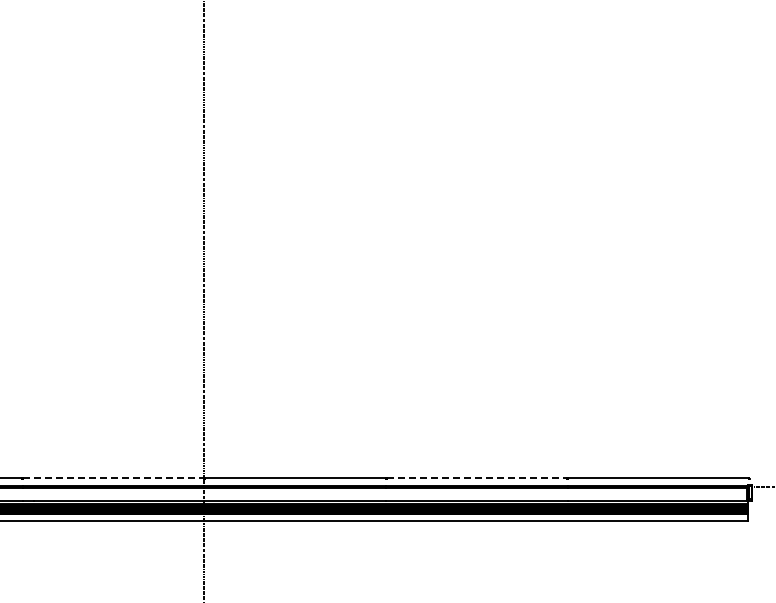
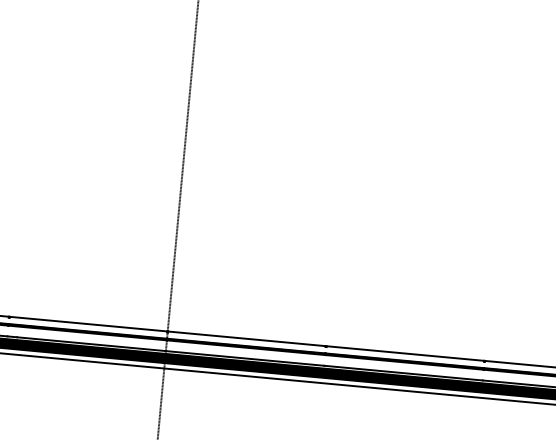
line: (114, 478) -> (89, 324), dashed -> solid
line: (477, 478) -> (405, 353), dashed -> solid

